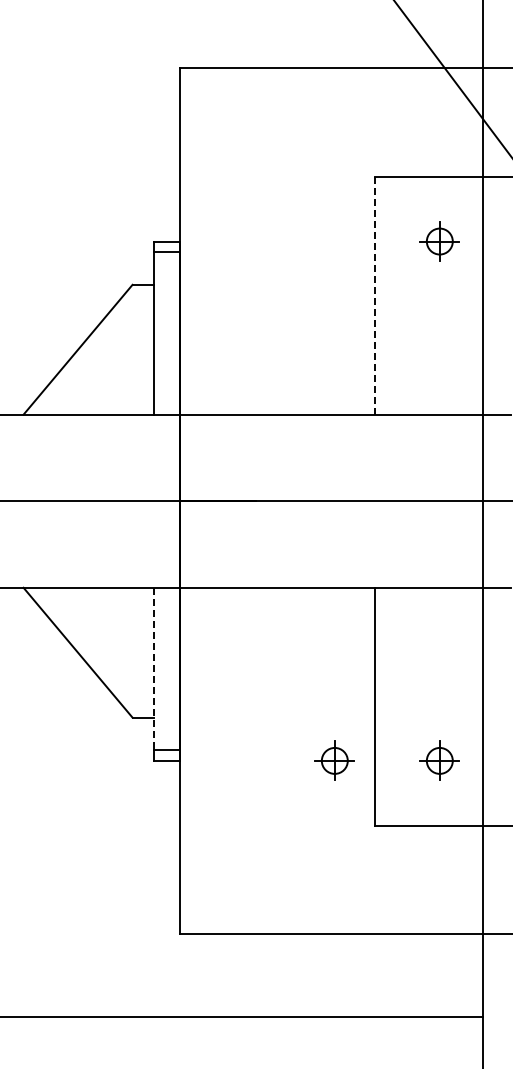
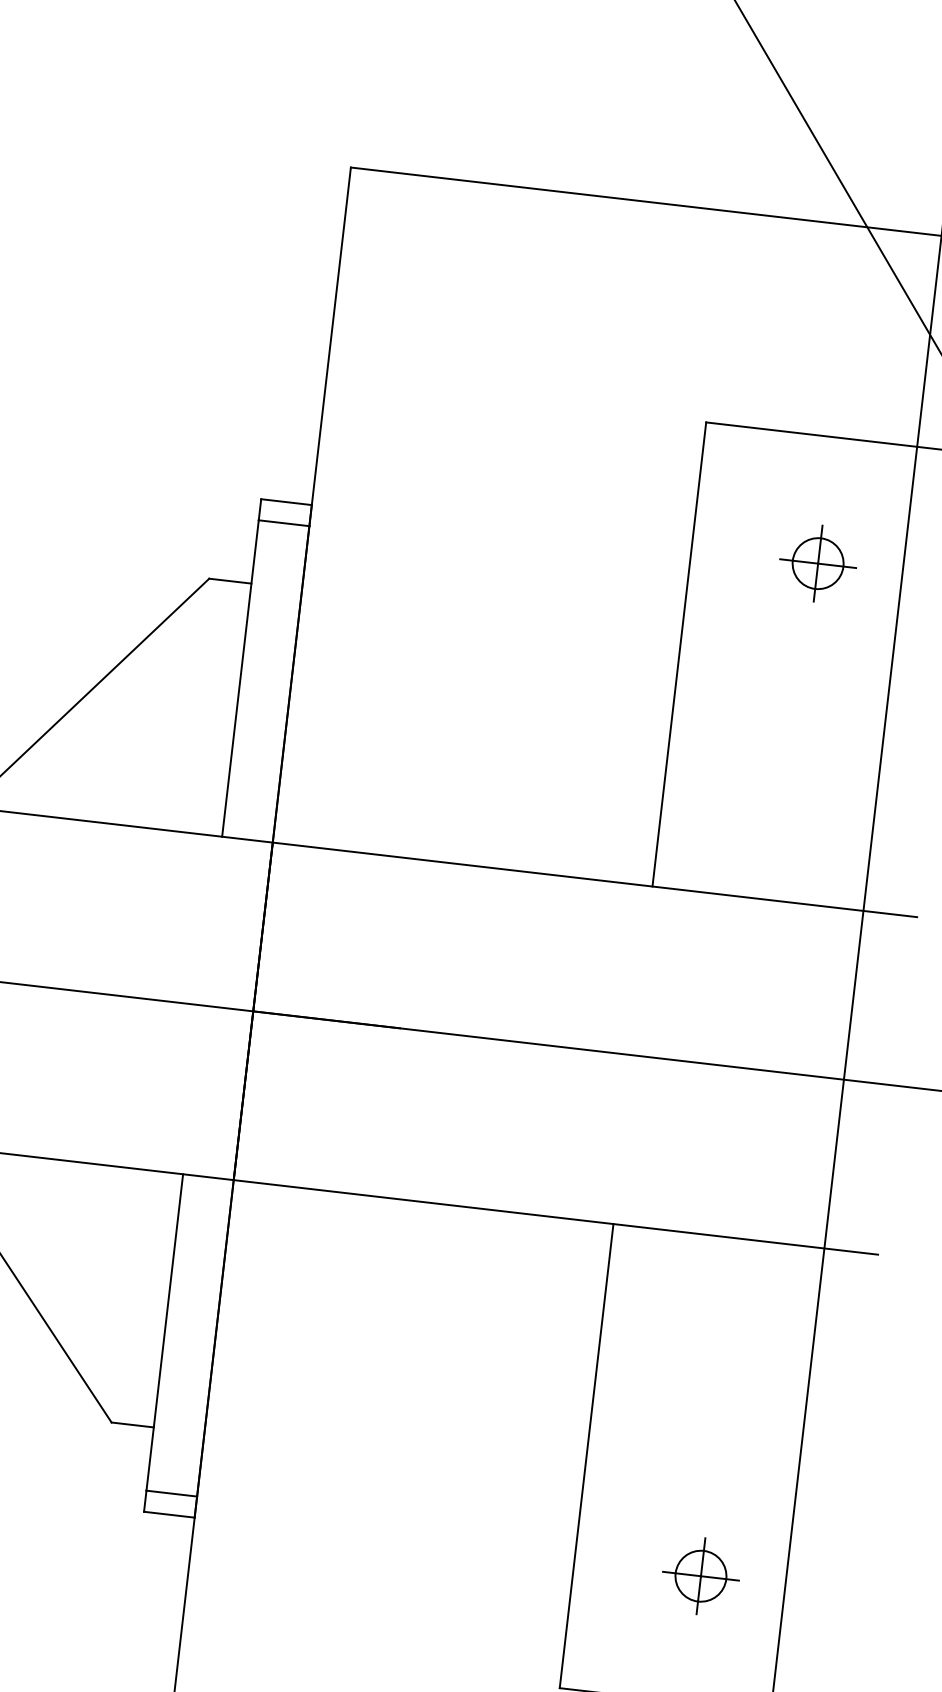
line: (374, 295) -> (678, 654), dashed -> solid
line: (154, 669) -> (165, 1333), dashed -> solid
part: (334, 760) -> (495, 1551), removed

